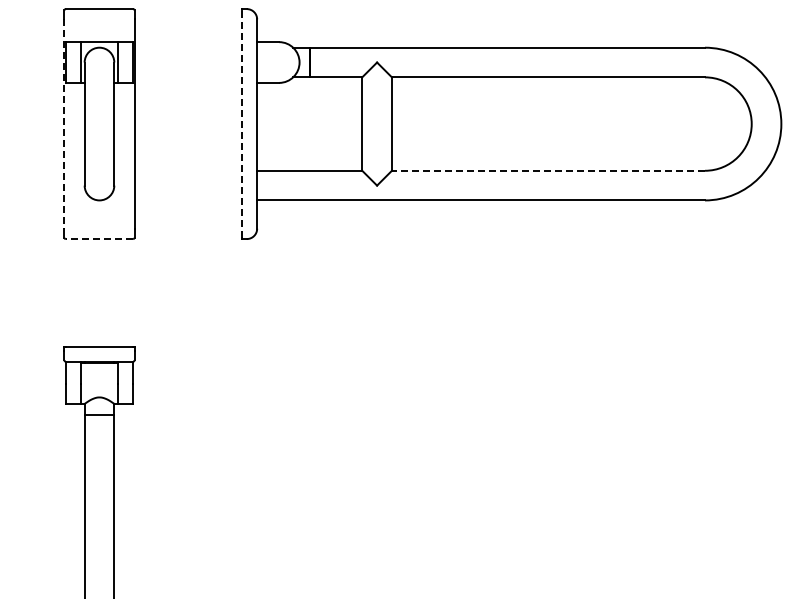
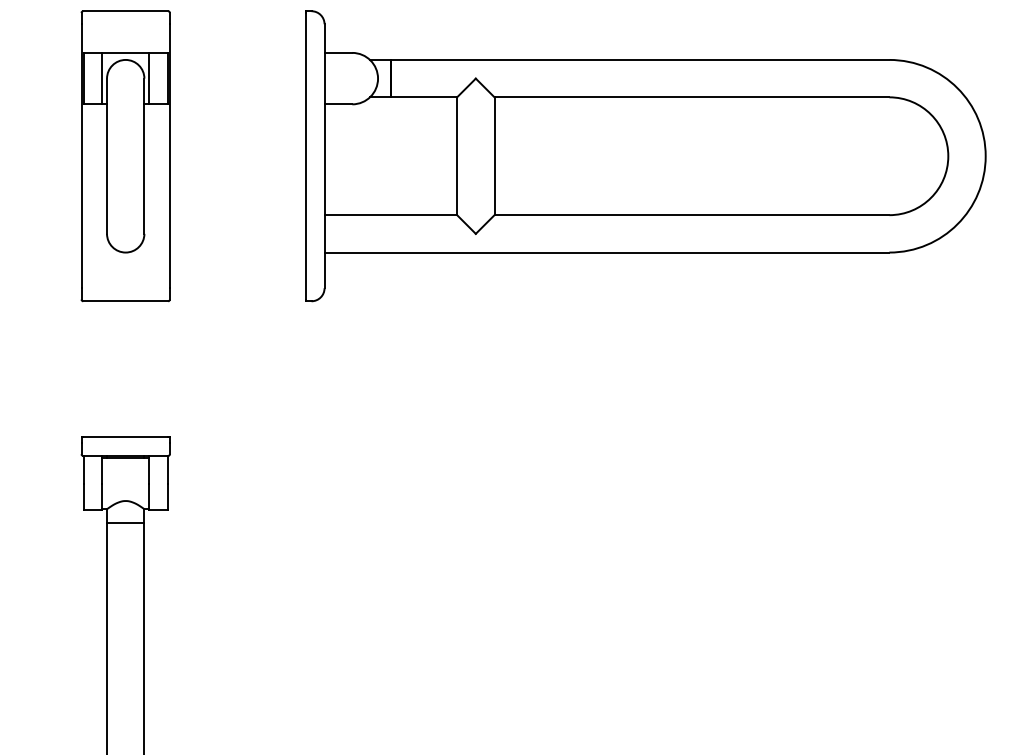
line: (64, 124) -> (81, 156), dashed -> solid
line: (242, 124) -> (306, 156), dashed -> solid
line: (548, 170) -> (692, 214), dashed -> solid
line: (99, 239) -> (125, 301), dashed -> solid

